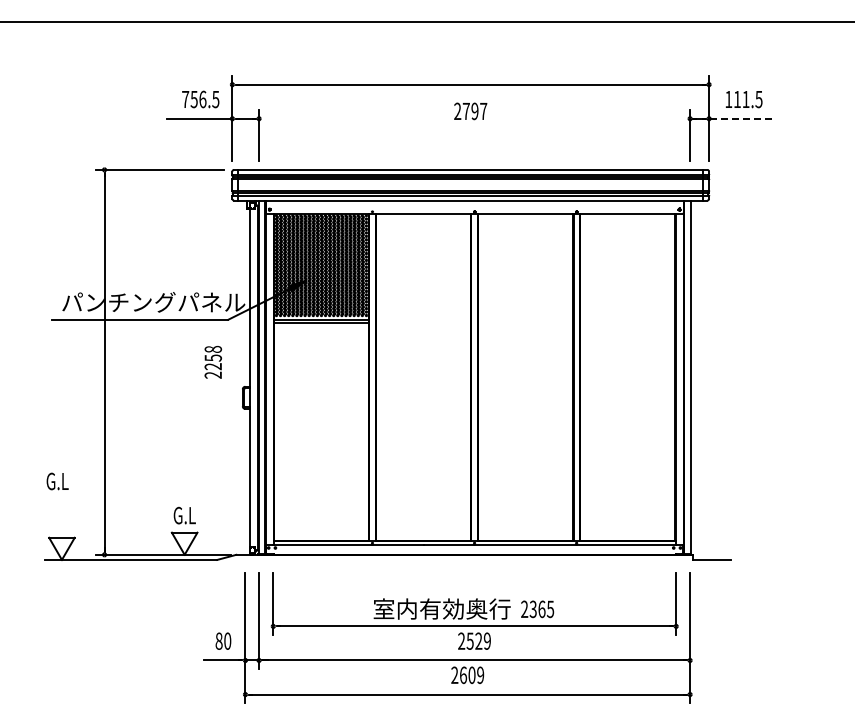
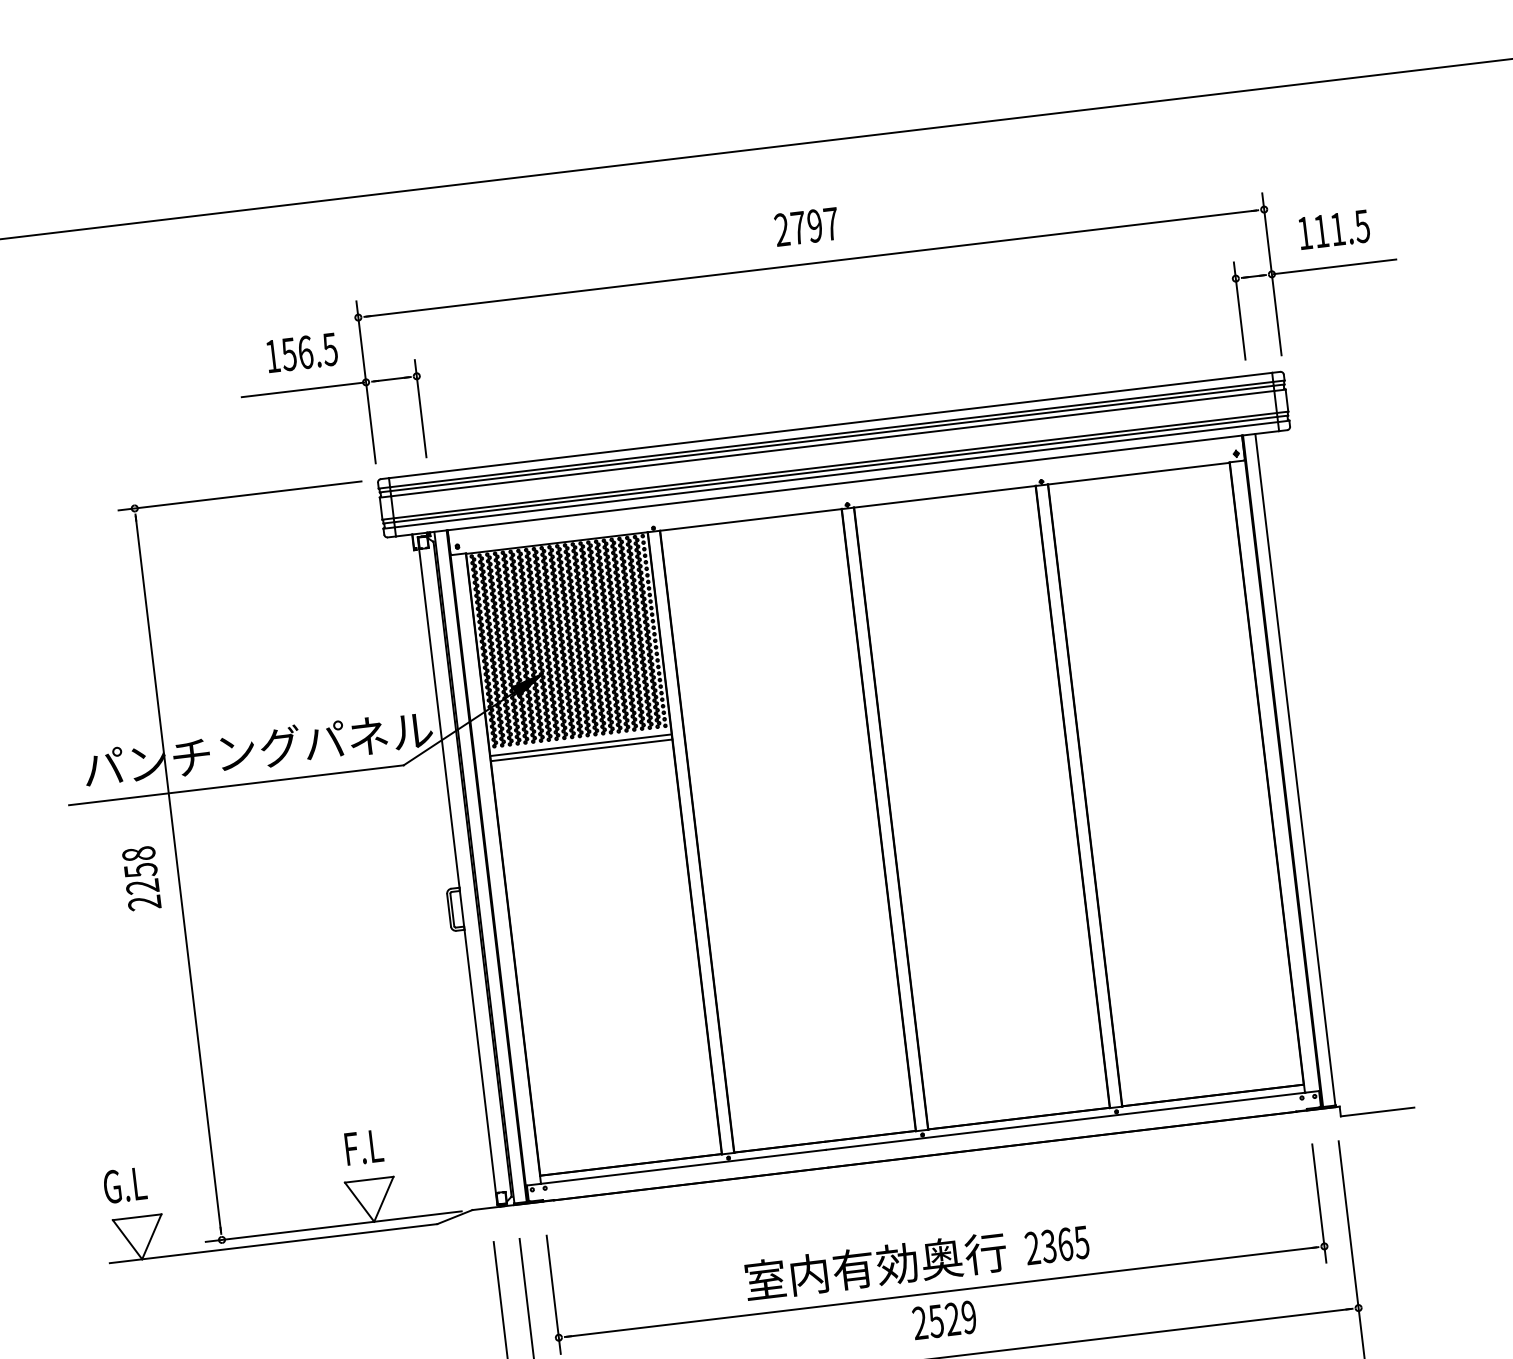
text: (185, 99) -> (272, 356), 756.5 -> 156.5
text: (470, 111) -> (806, 227), moved
line: (742, 118) -> (1335, 266), dashed -> solid
text: (213, 362) -> (142, 878), moved
text: (57, 481) -> (124, 1185), moved
text: (184, 515) -> (364, 1147), G.L -> F.L

